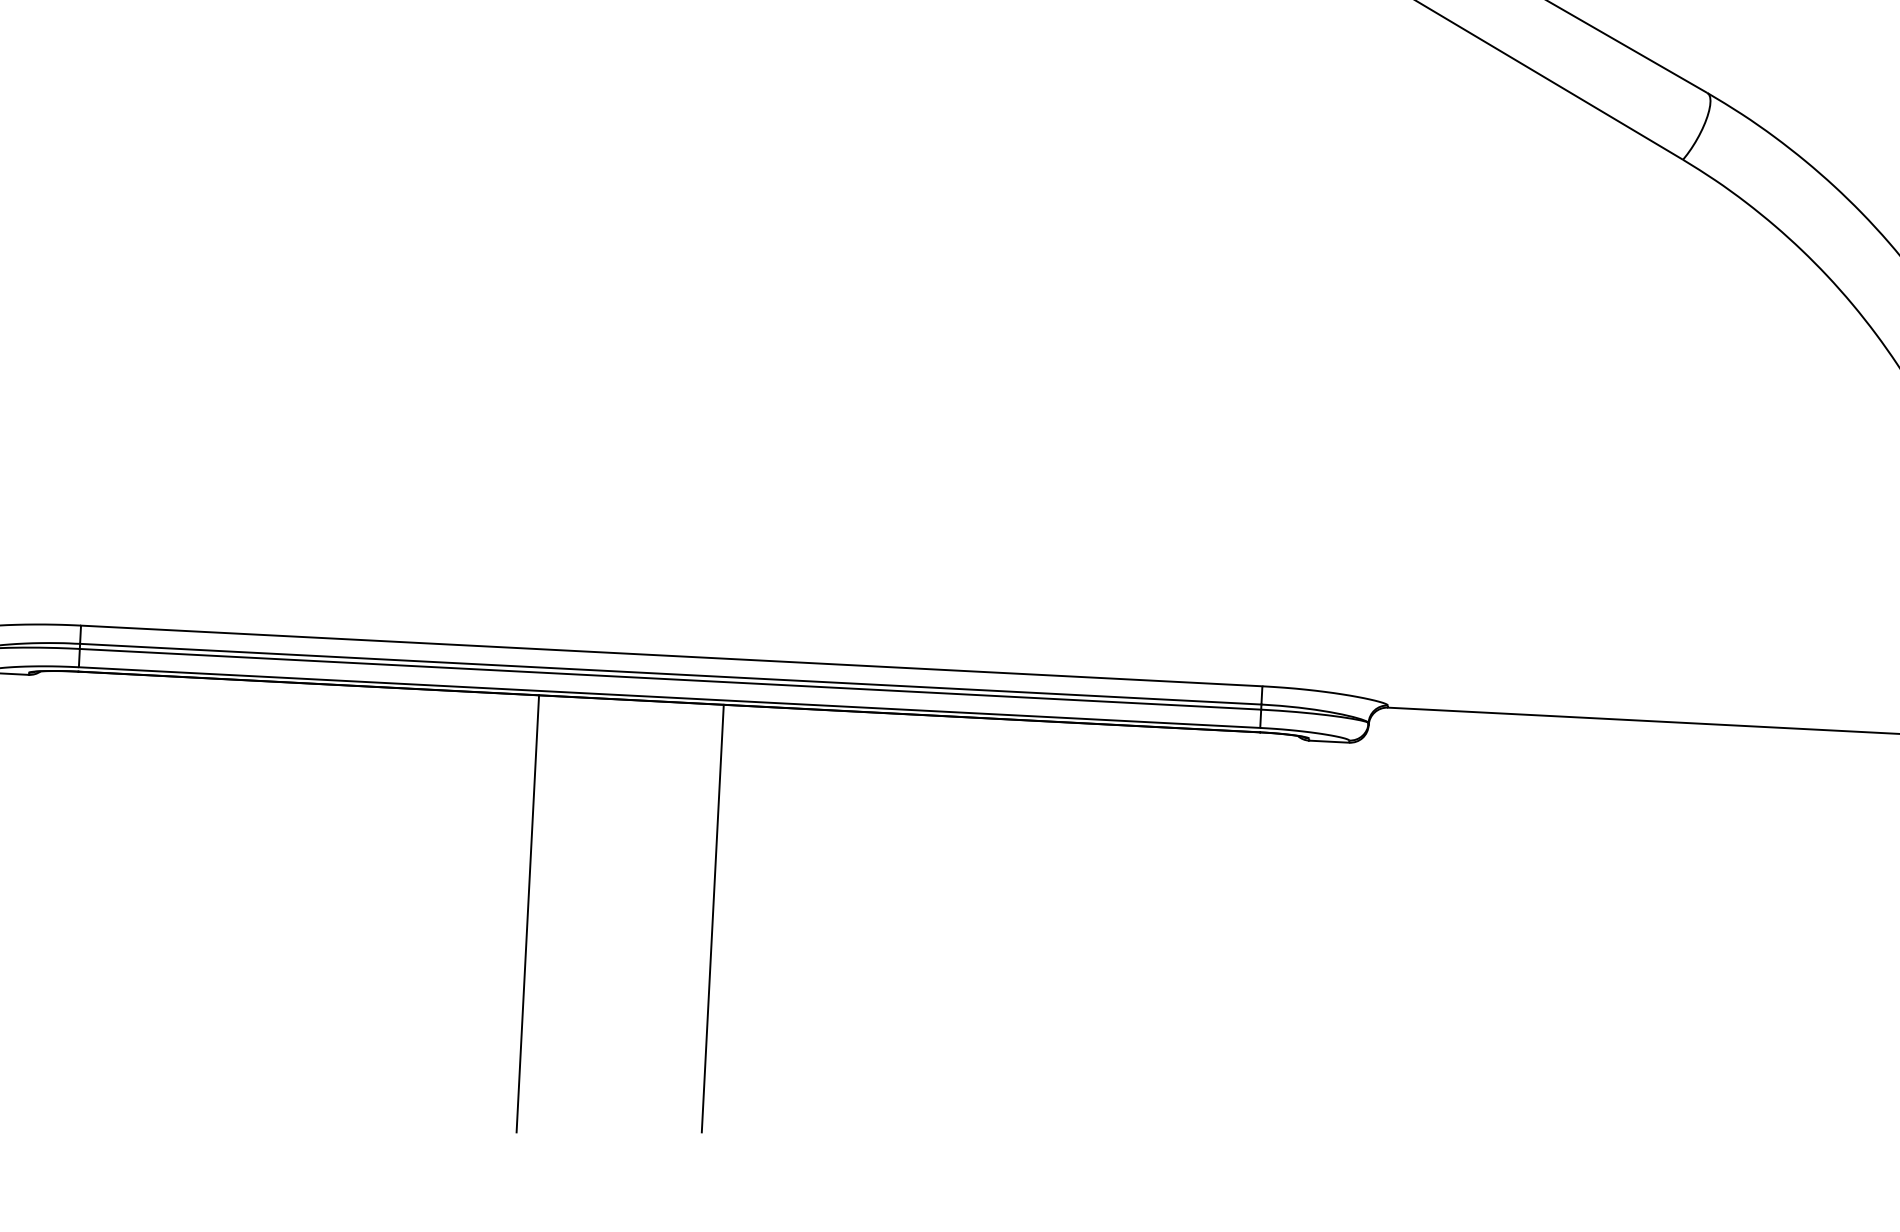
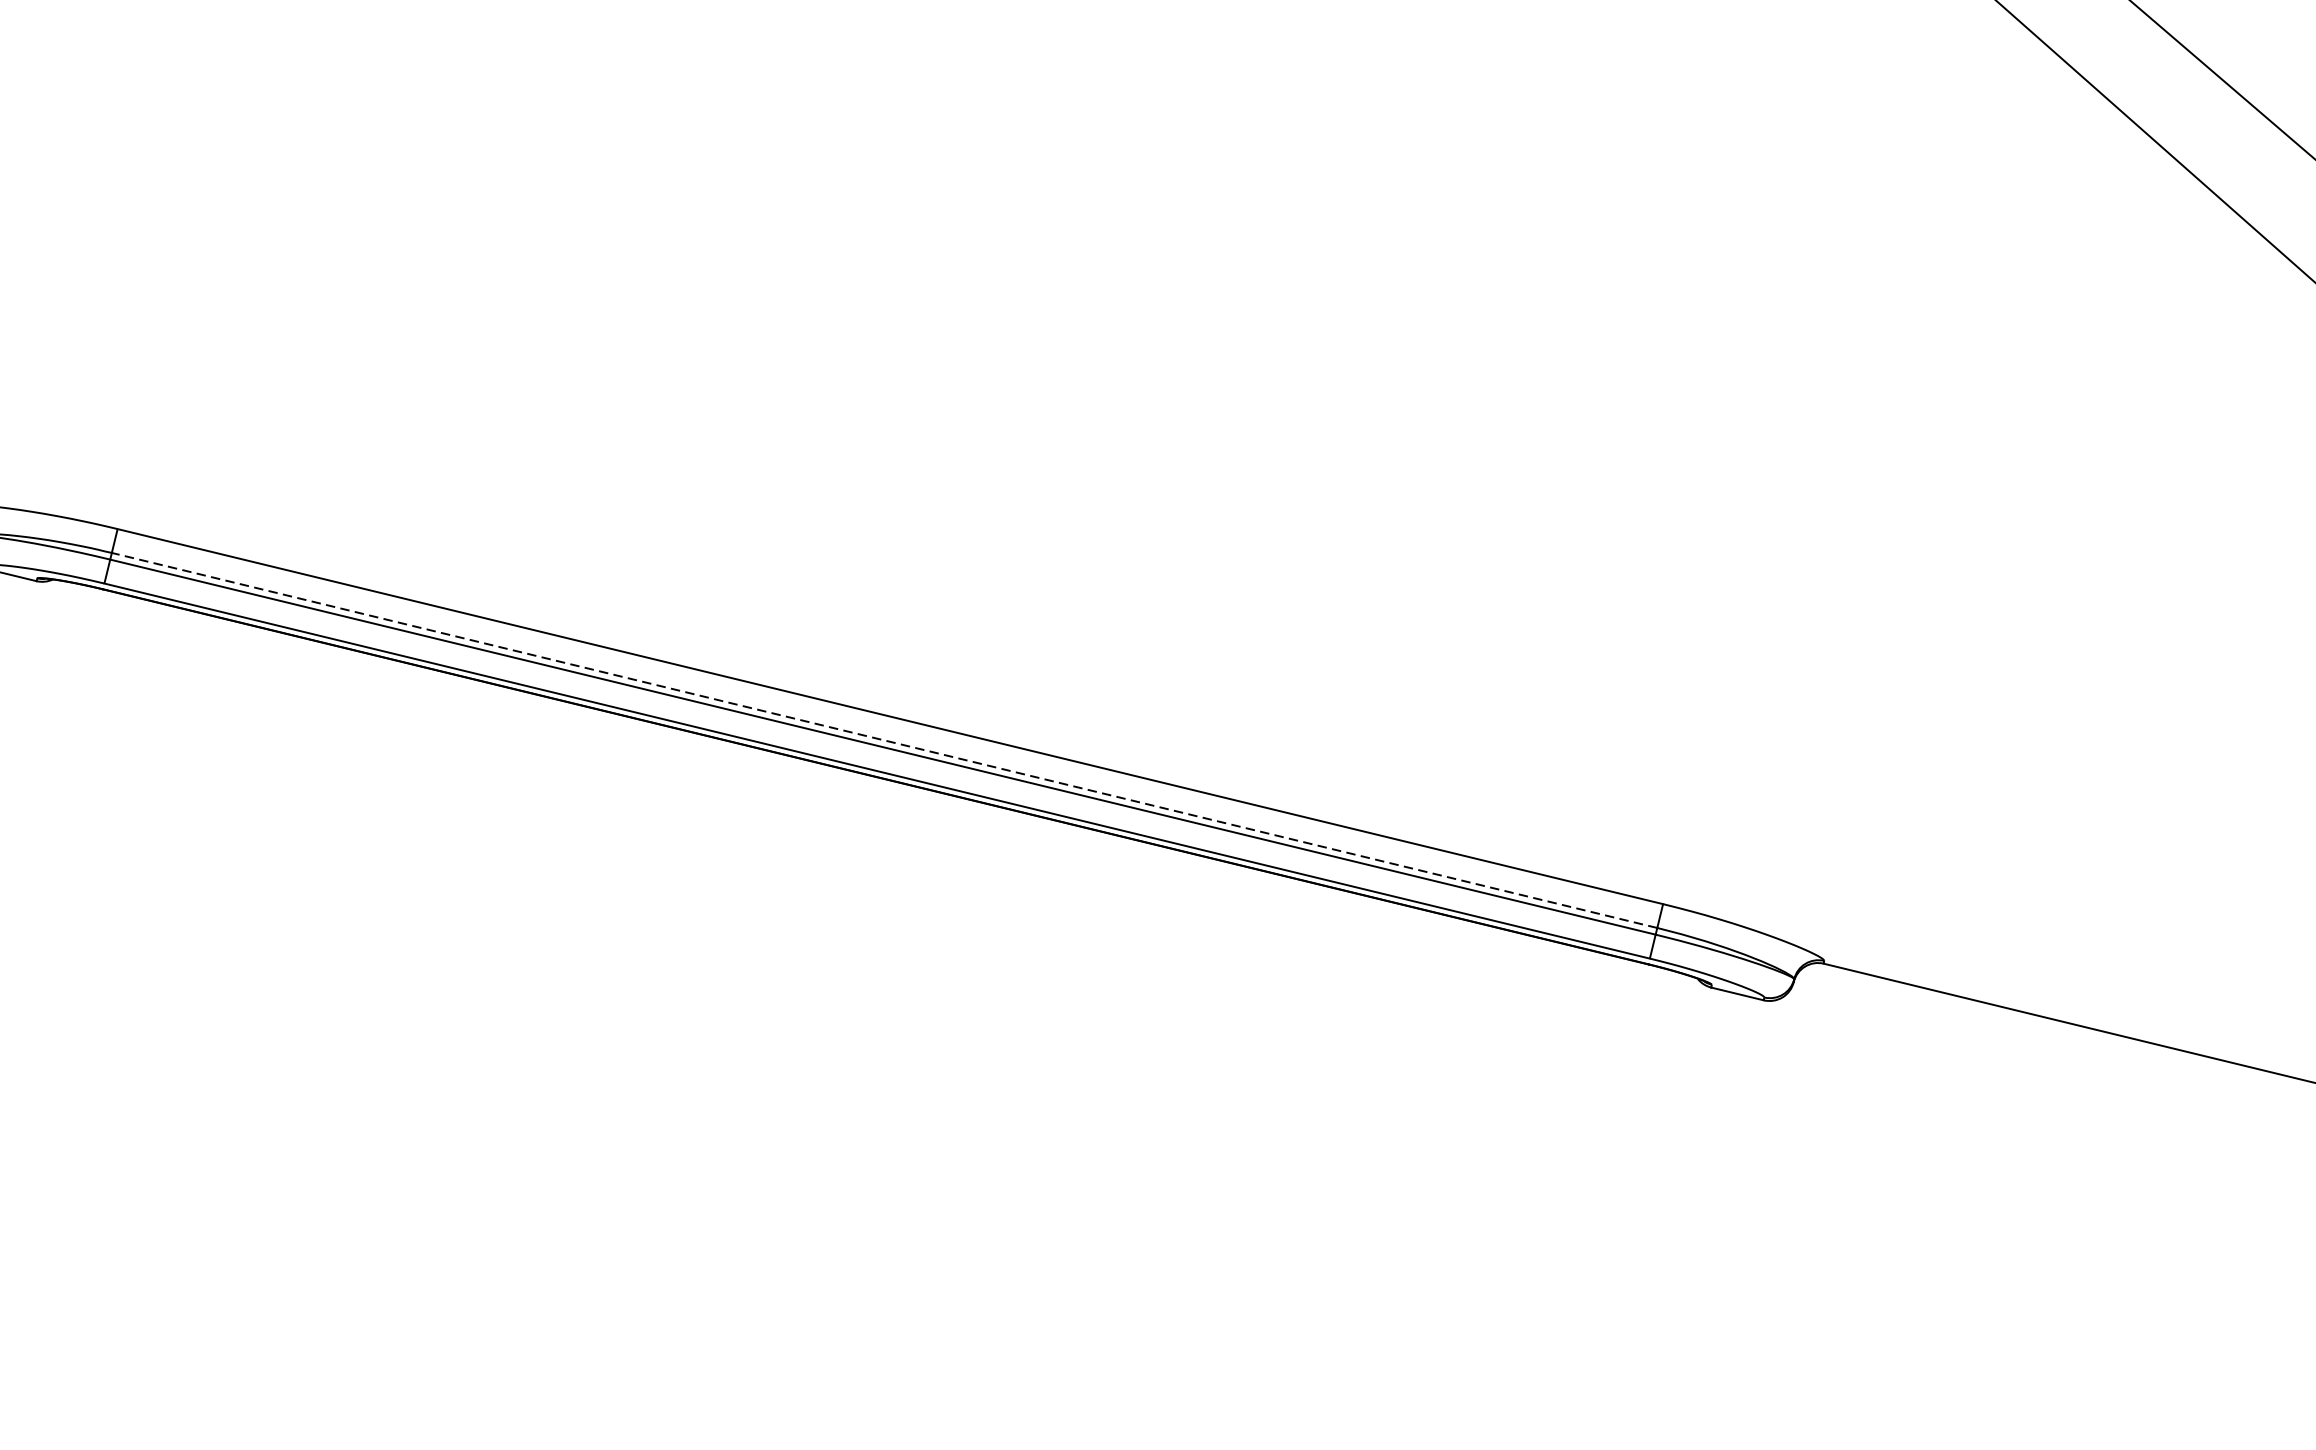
line: (670, 674) -> (884, 740), solid -> dashed
line: (527, 913) -> (635, 1020), removed
line: (712, 918) -> (878, 1073), removed

